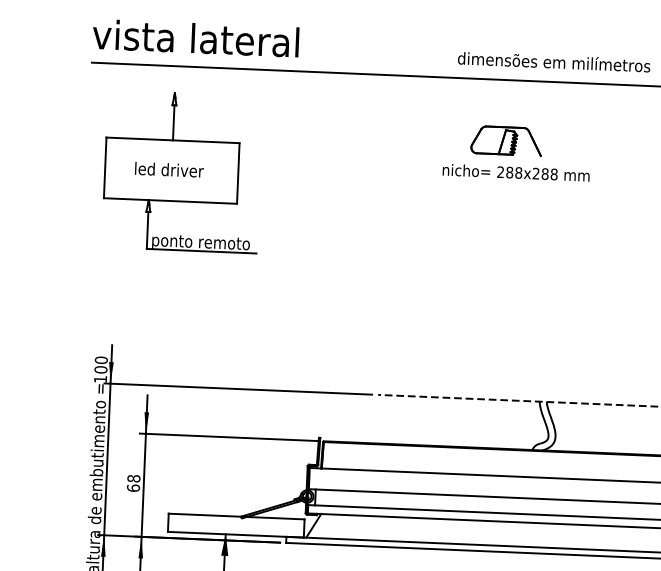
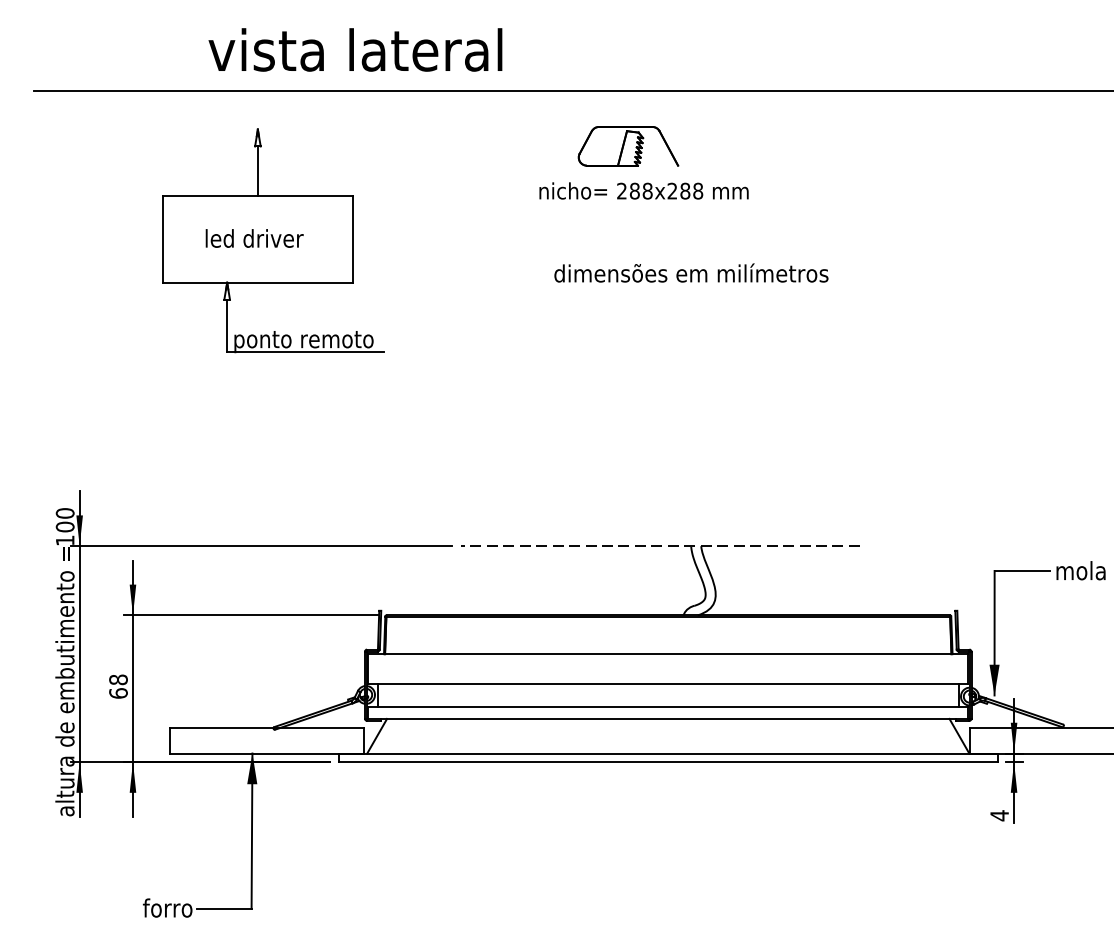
text: (195, 38) -> (355, 49), moved
text: (554, 61) -> (691, 272), moved
part: (516, 152) -> (643, 162), moved
part: (182, 171) -> (273, 240), moved

